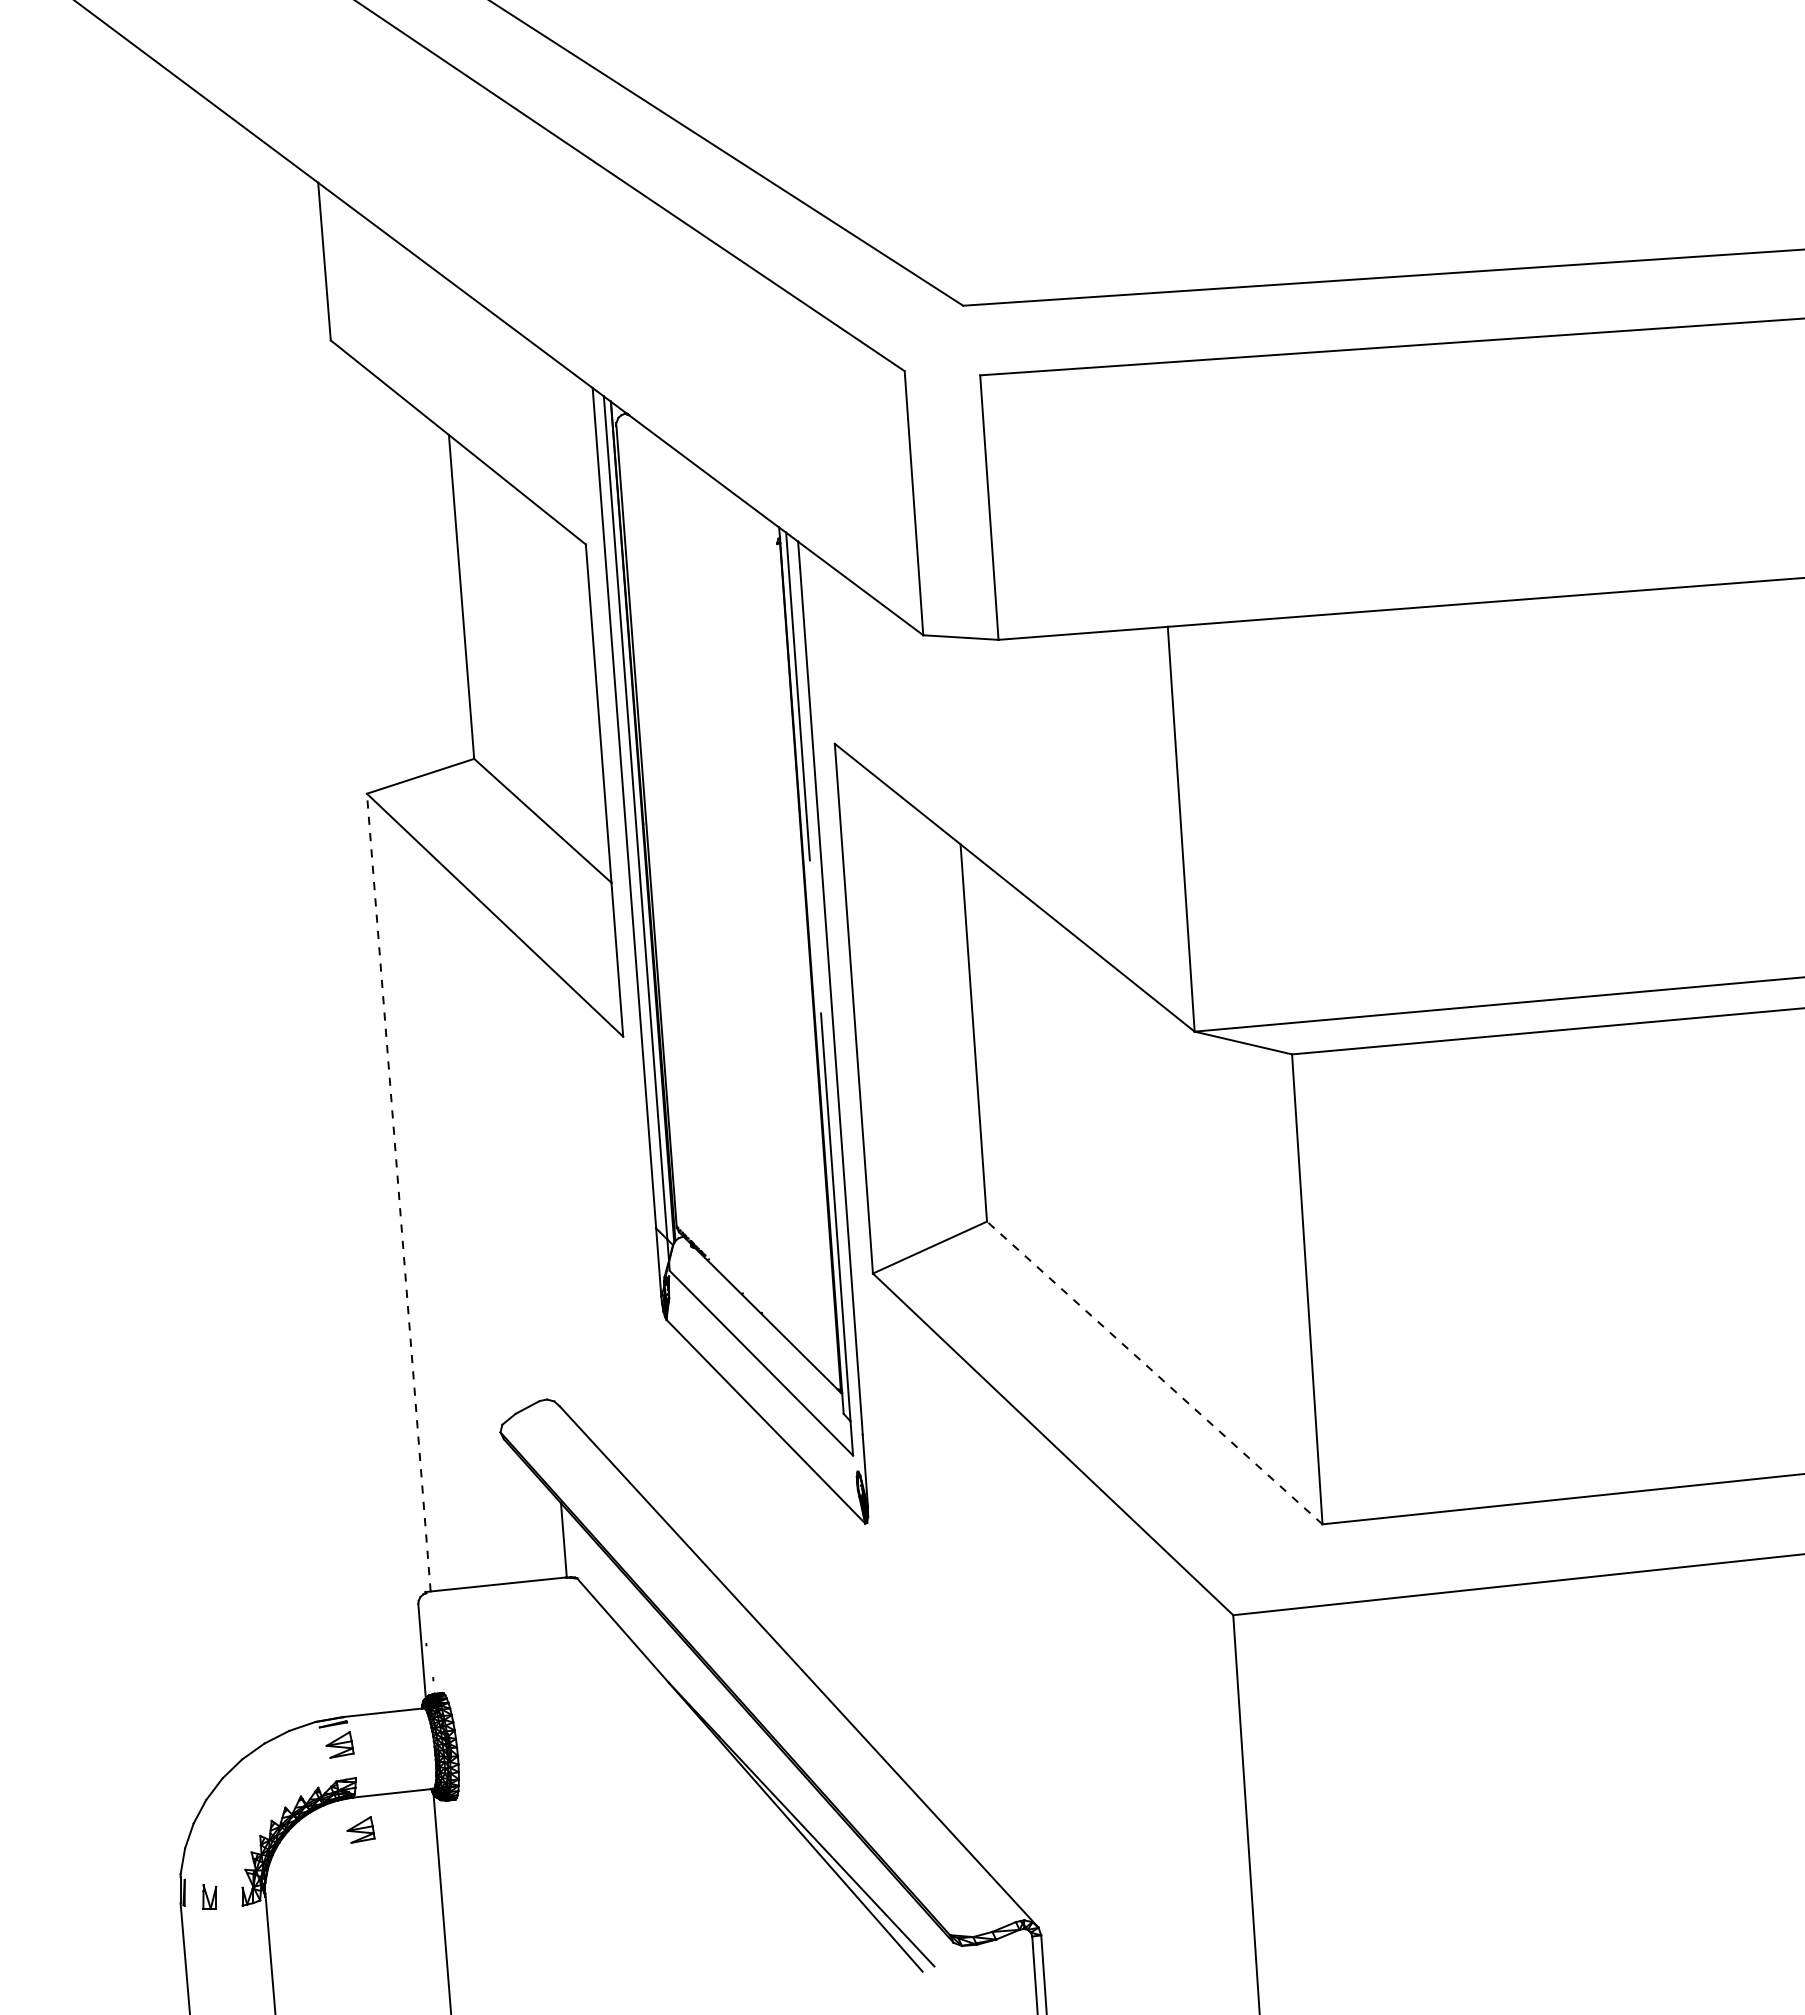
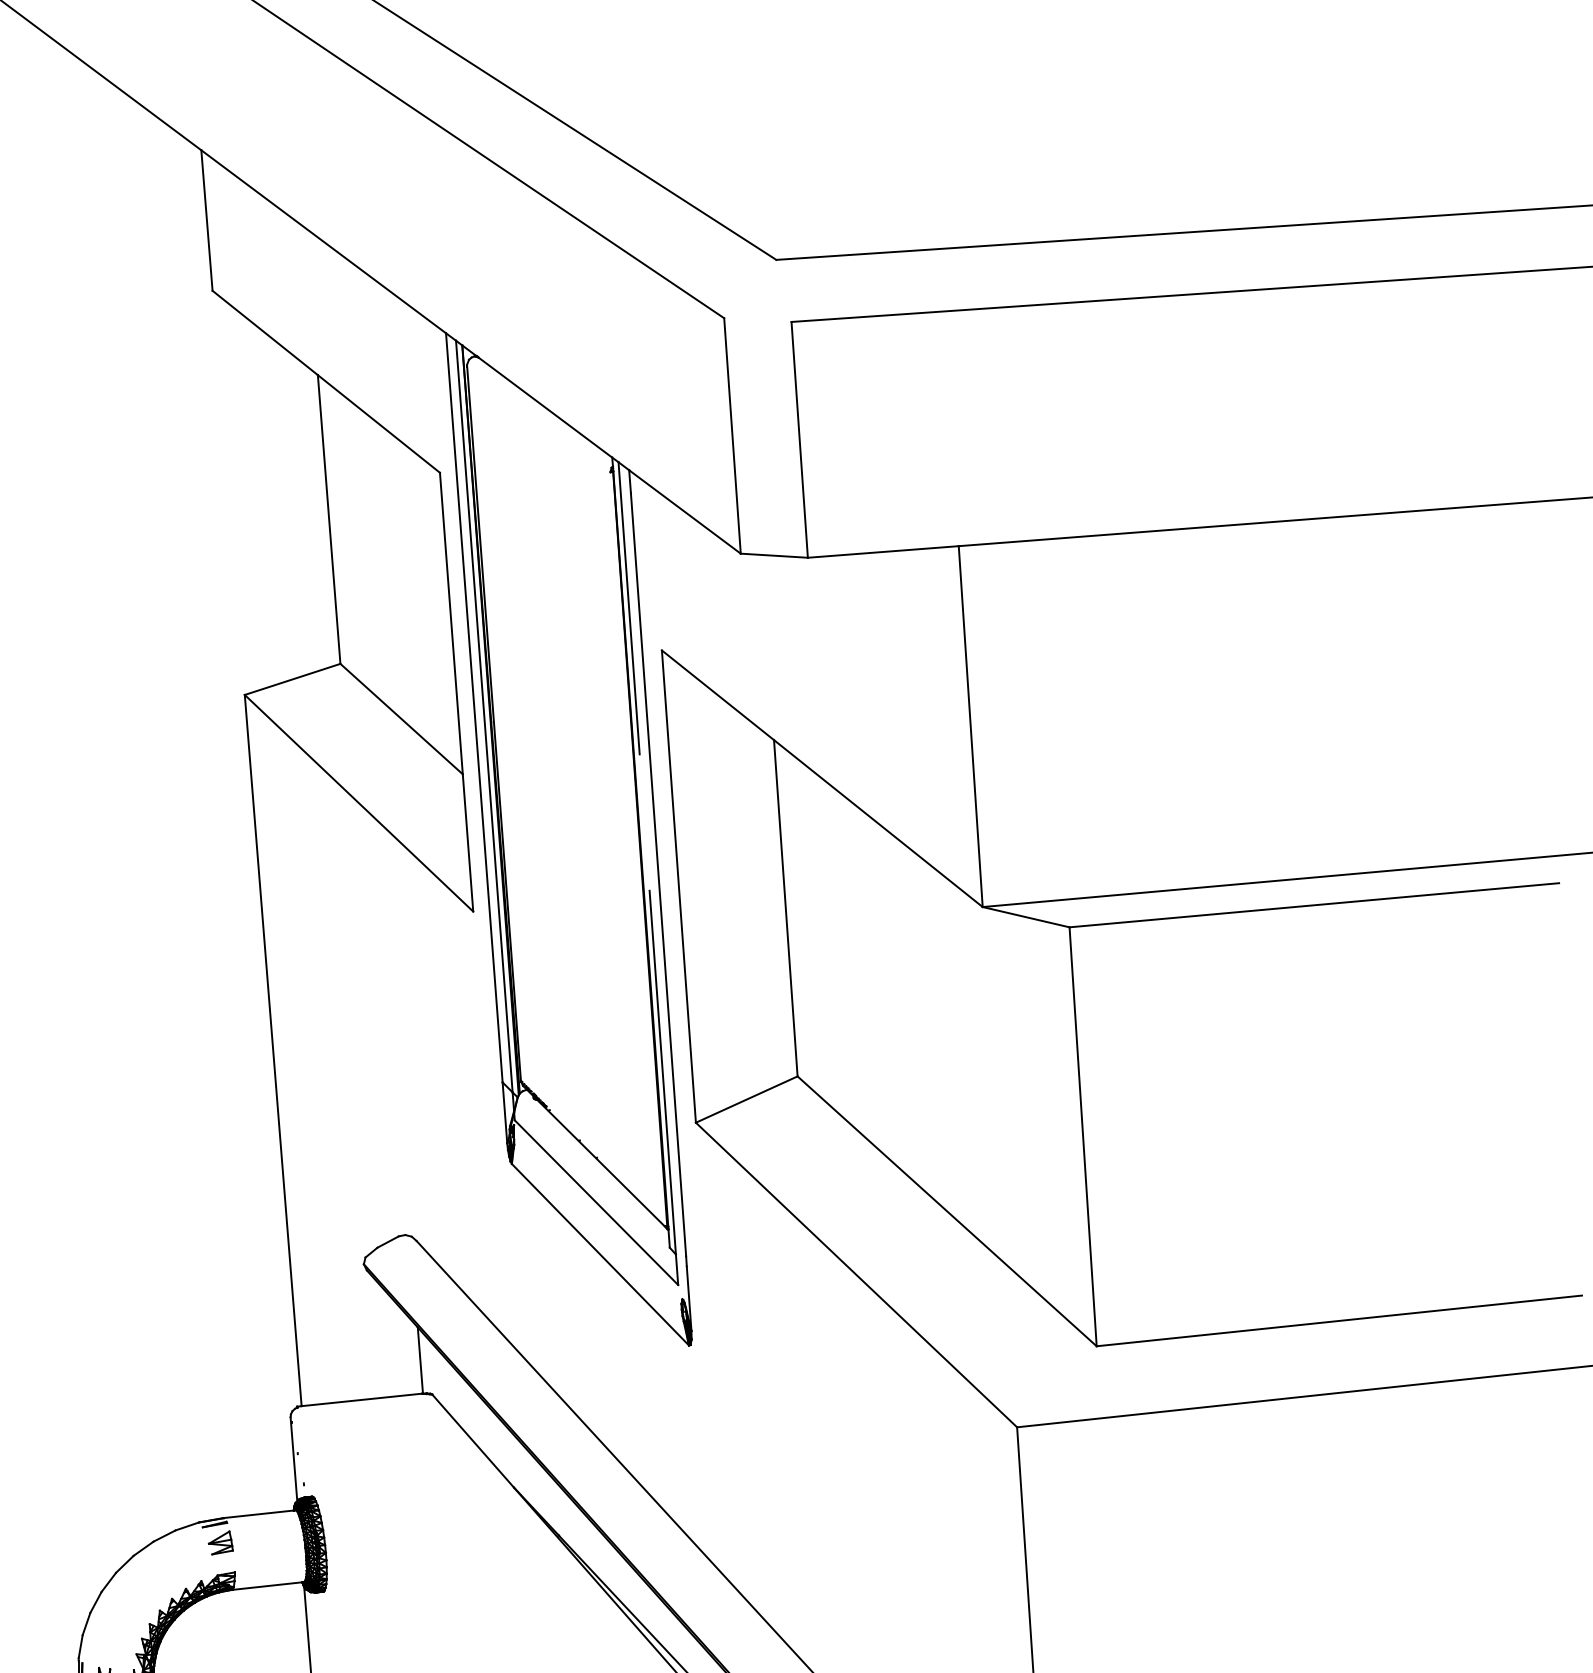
line: (398, 1192) -> (272, 1050), dashed -> solid
line: (1154, 1372) -> (946, 1210), dashed -> solid
part: (360, 1829) -> (239, 1618), removed

